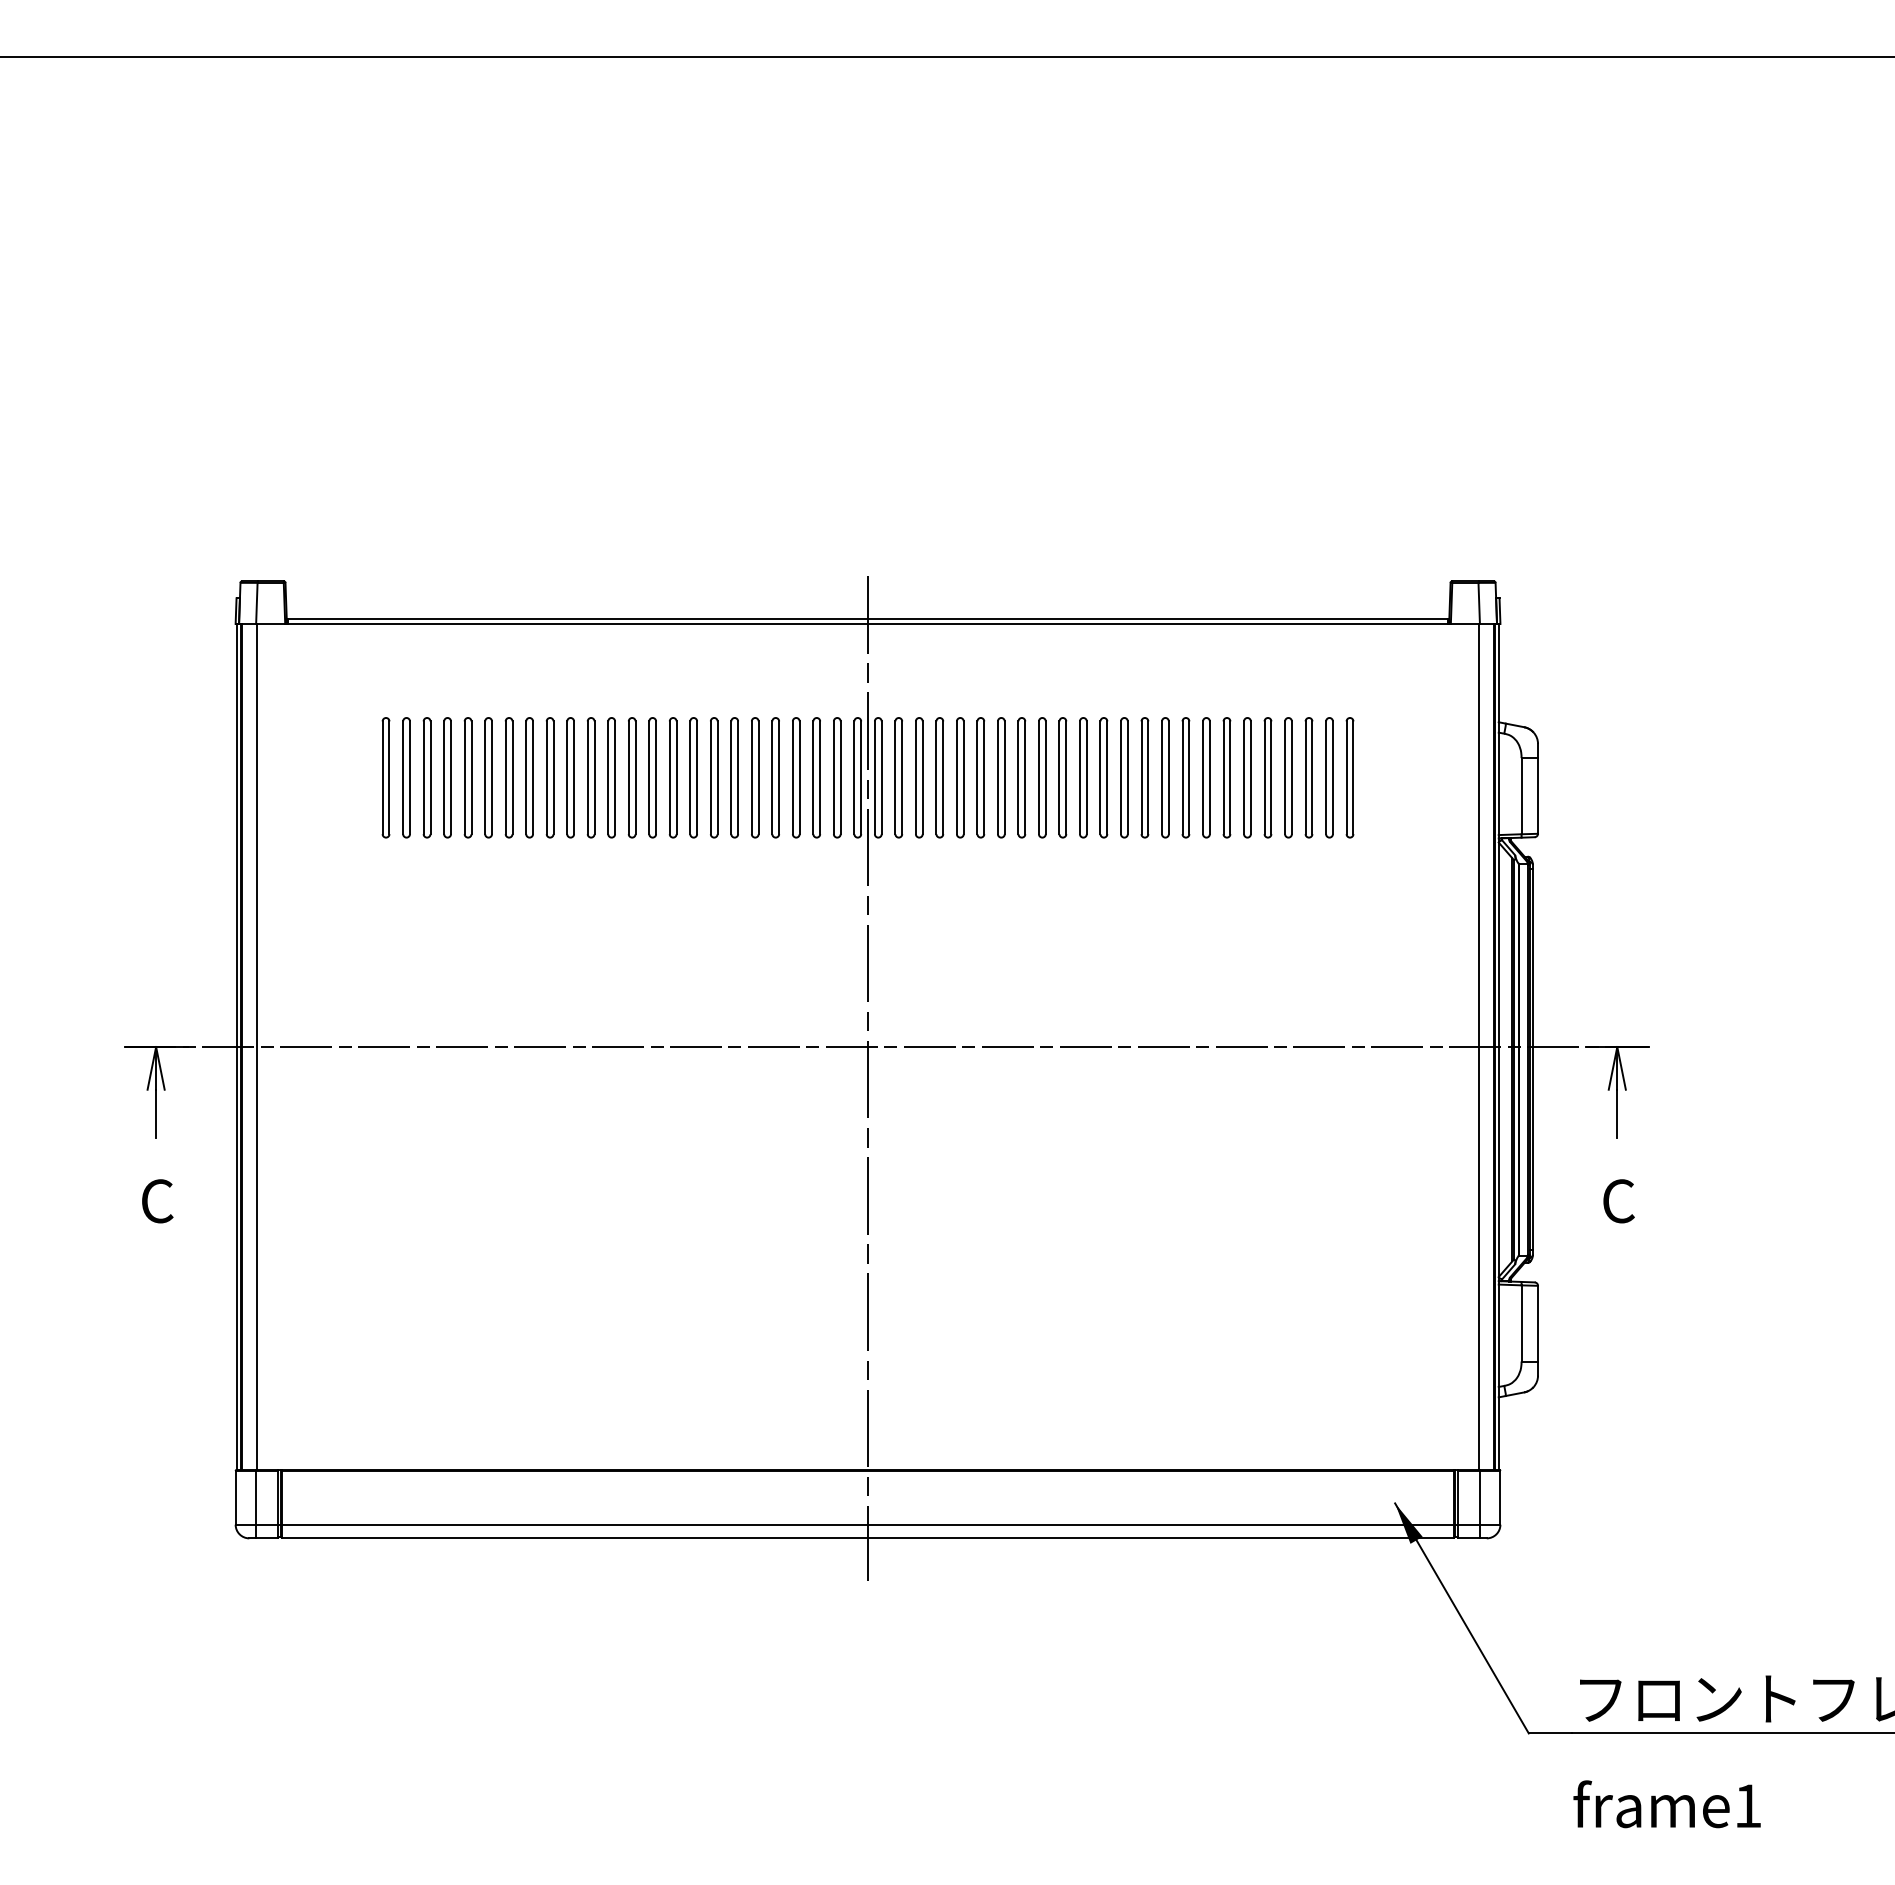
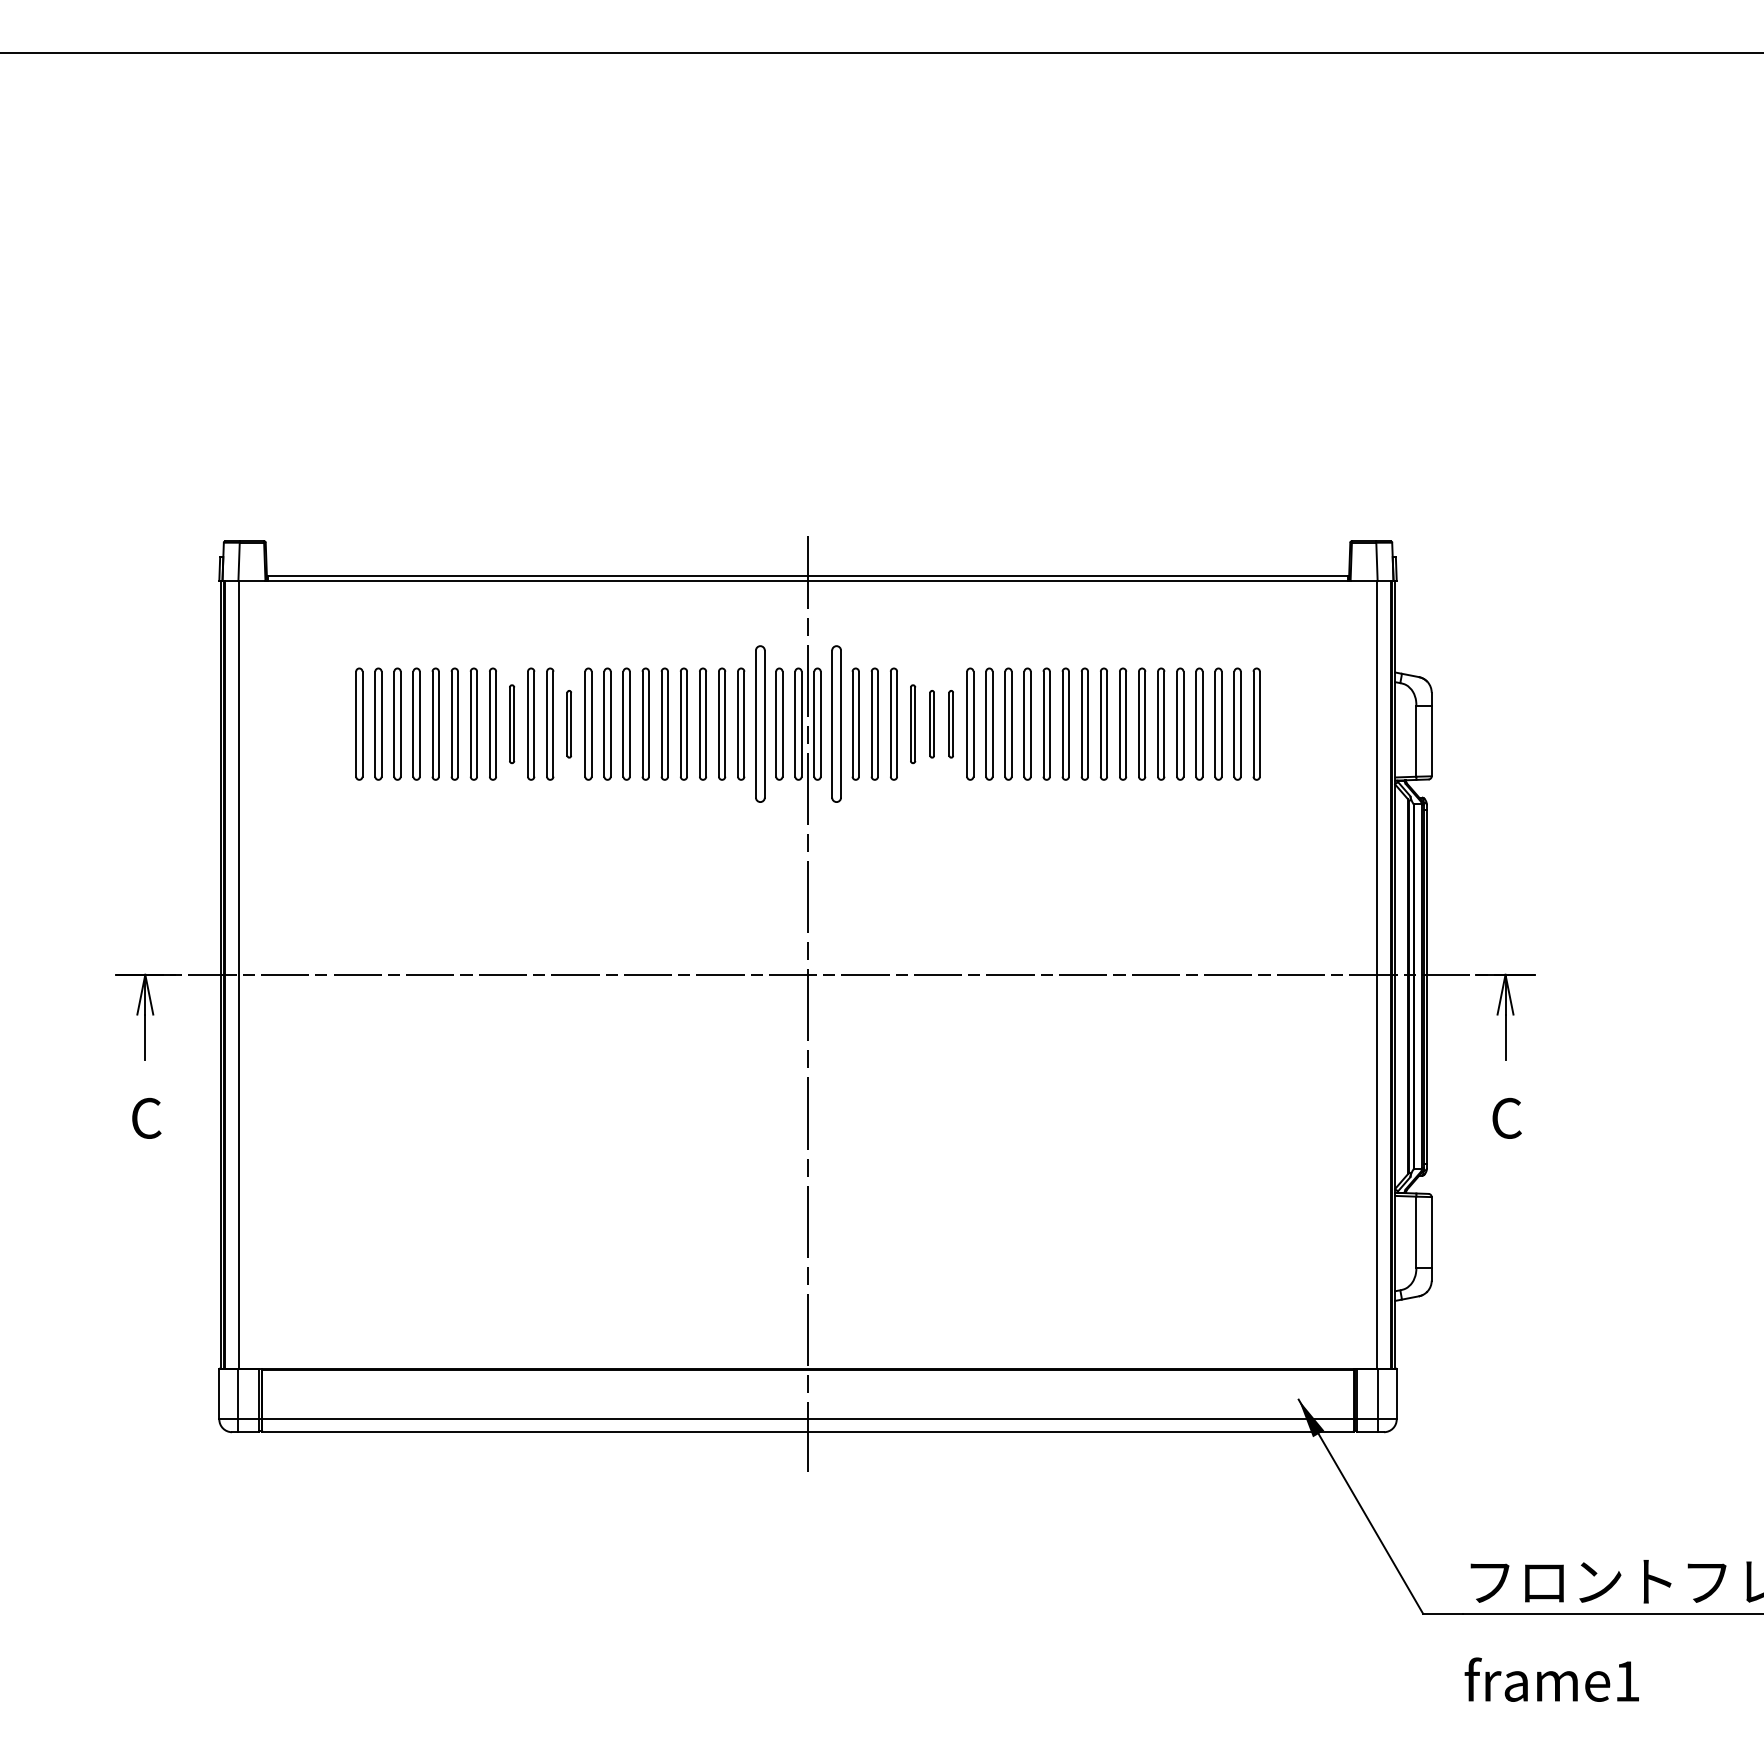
part: (549, 777) -> (511, 723), size x0.7
part: (611, 777) -> (569, 723), size x0.6
part: (816, 777) -> (760, 723), size x1.4
part: (898, 777) -> (836, 723), size x1.4
part: (980, 777) -> (912, 723), size x0.7
part: (1001, 777) -> (932, 723), size x0.6
part: (1021, 777) -> (950, 723), size x0.6

